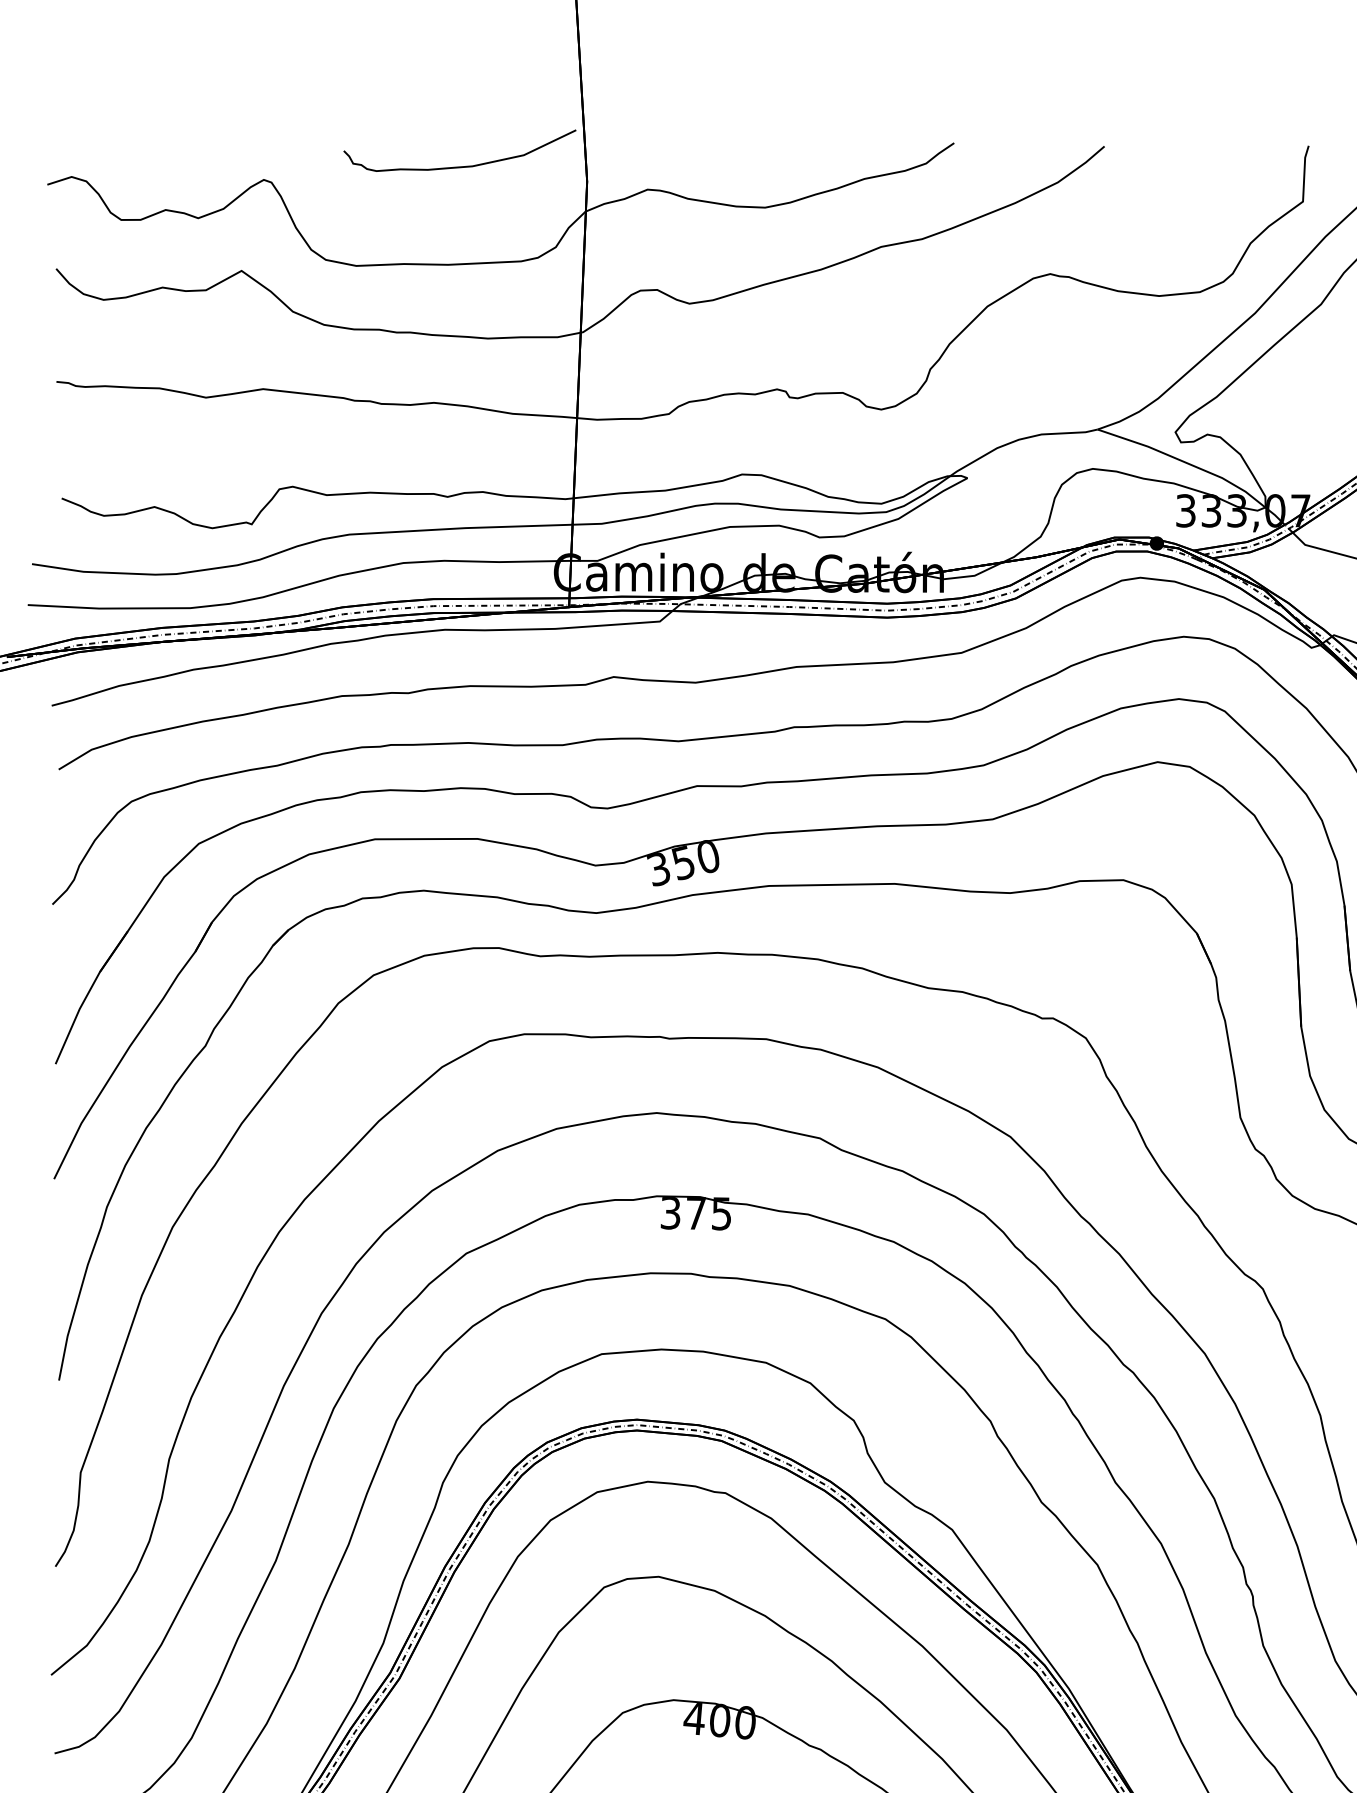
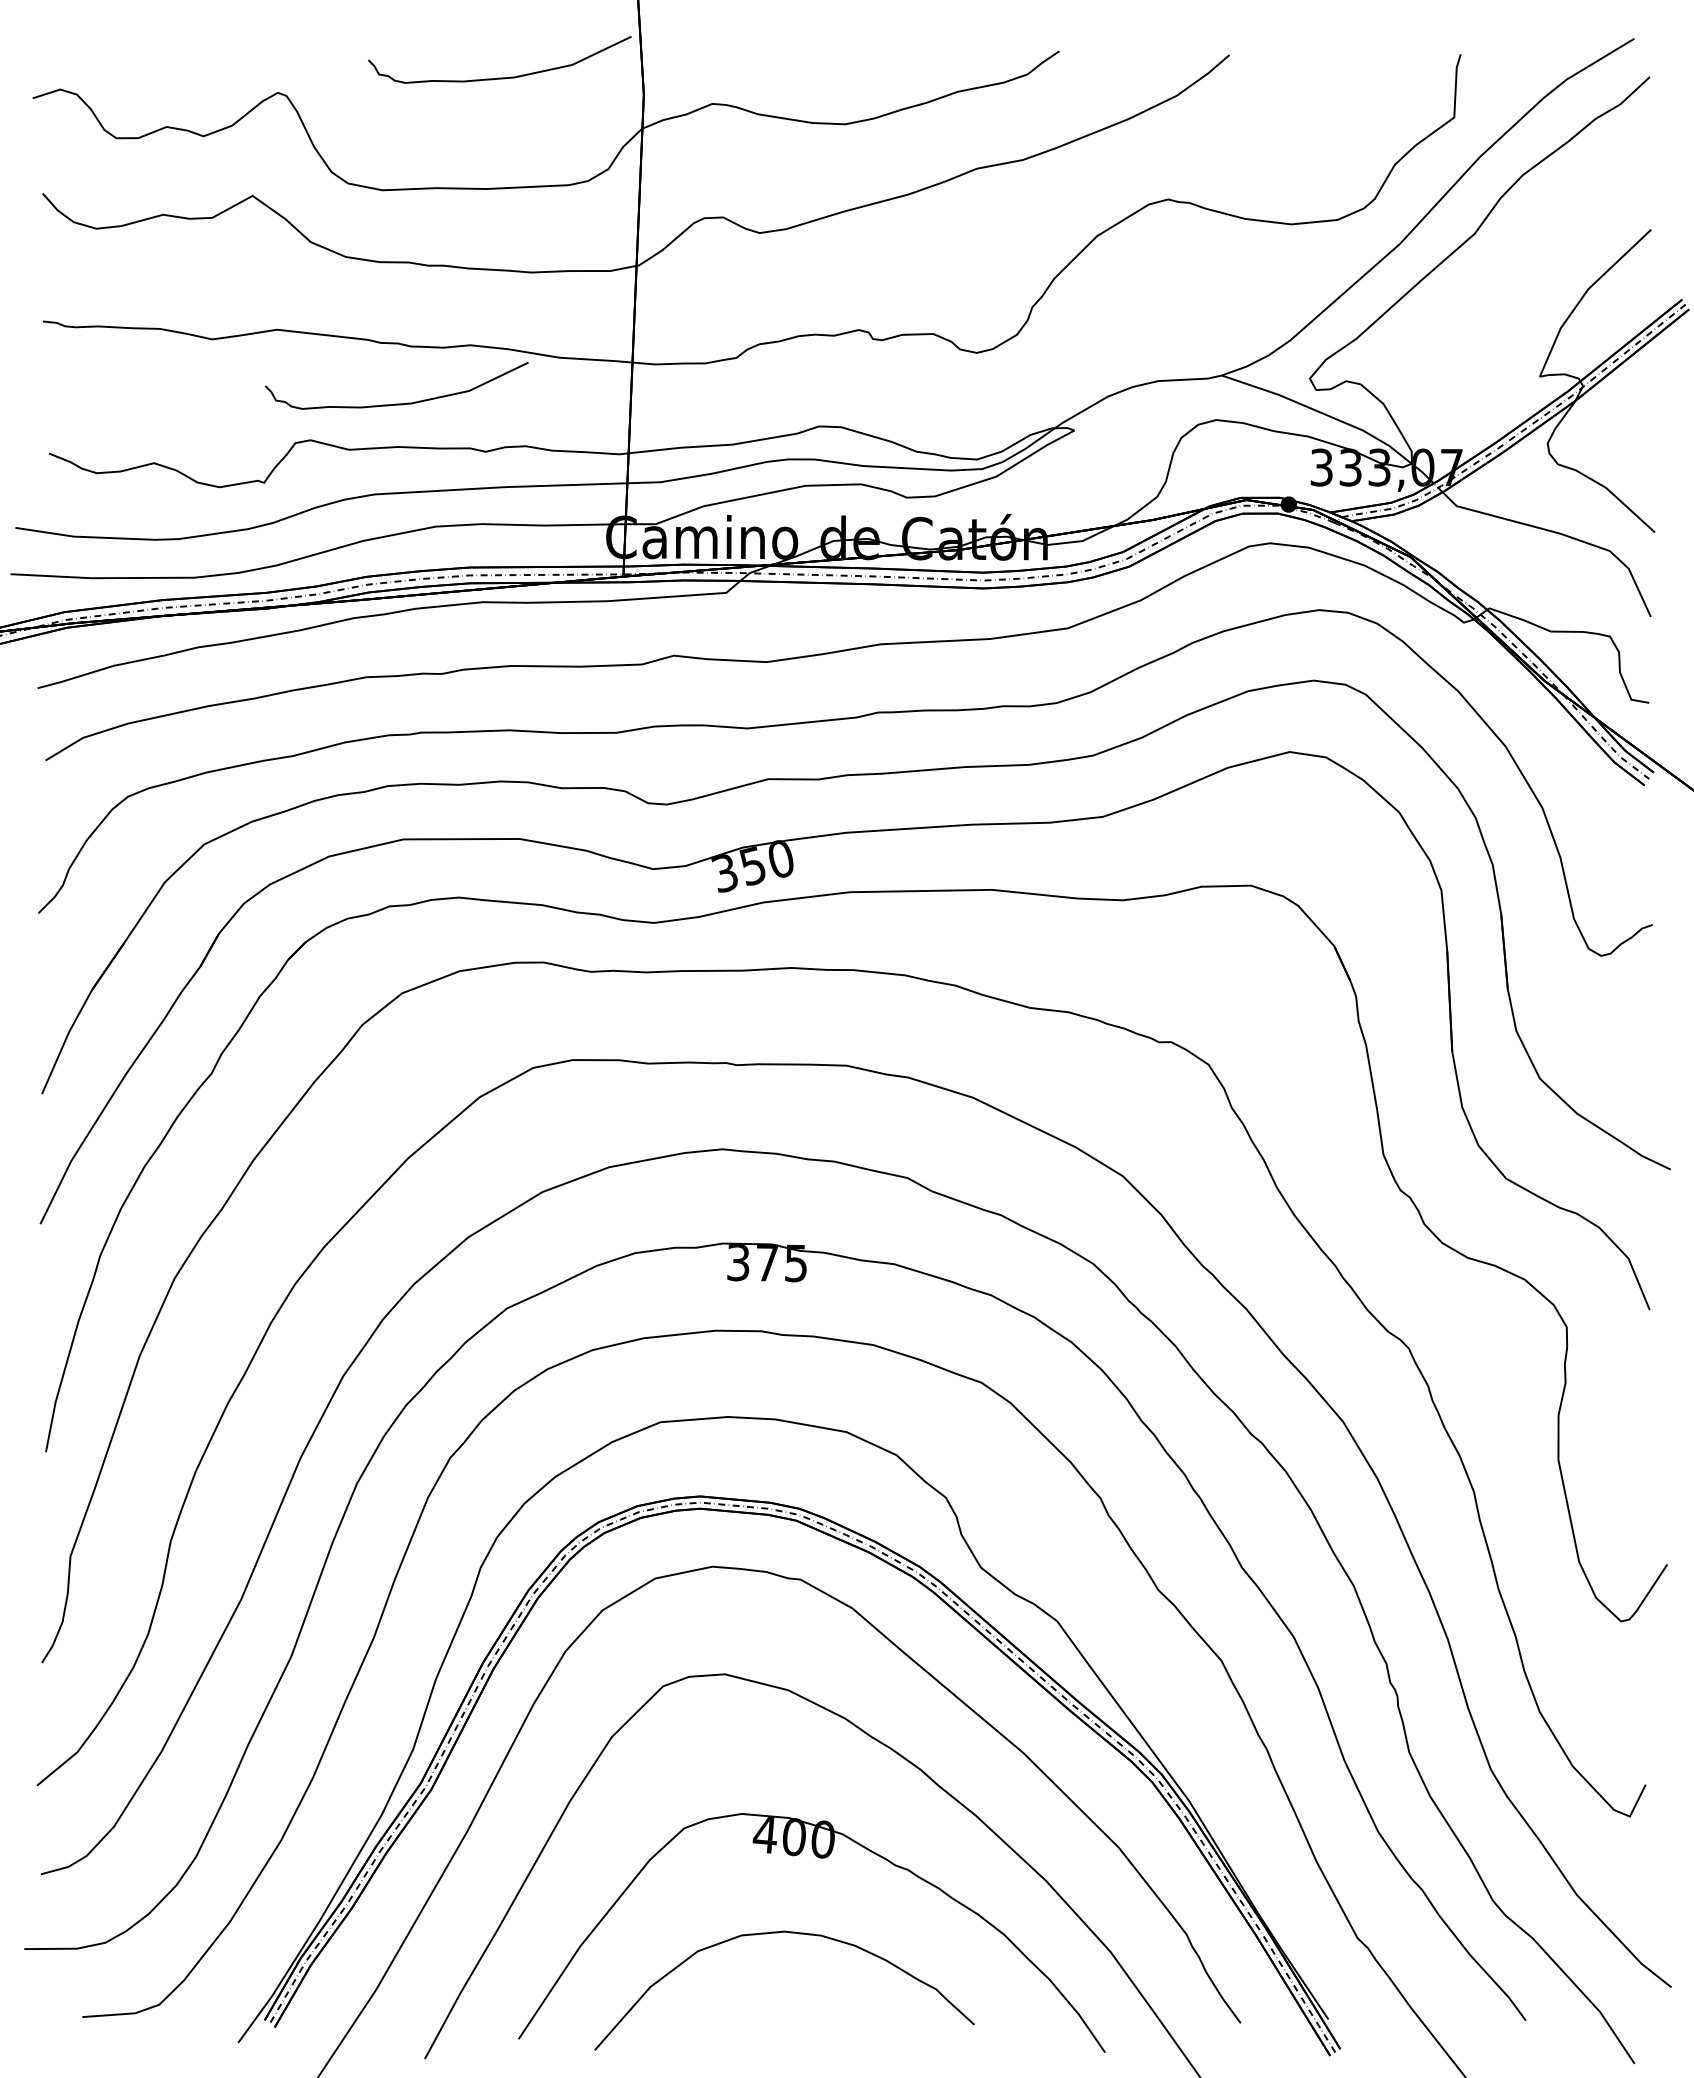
curve: (368, 454) -> (396, 403), added

